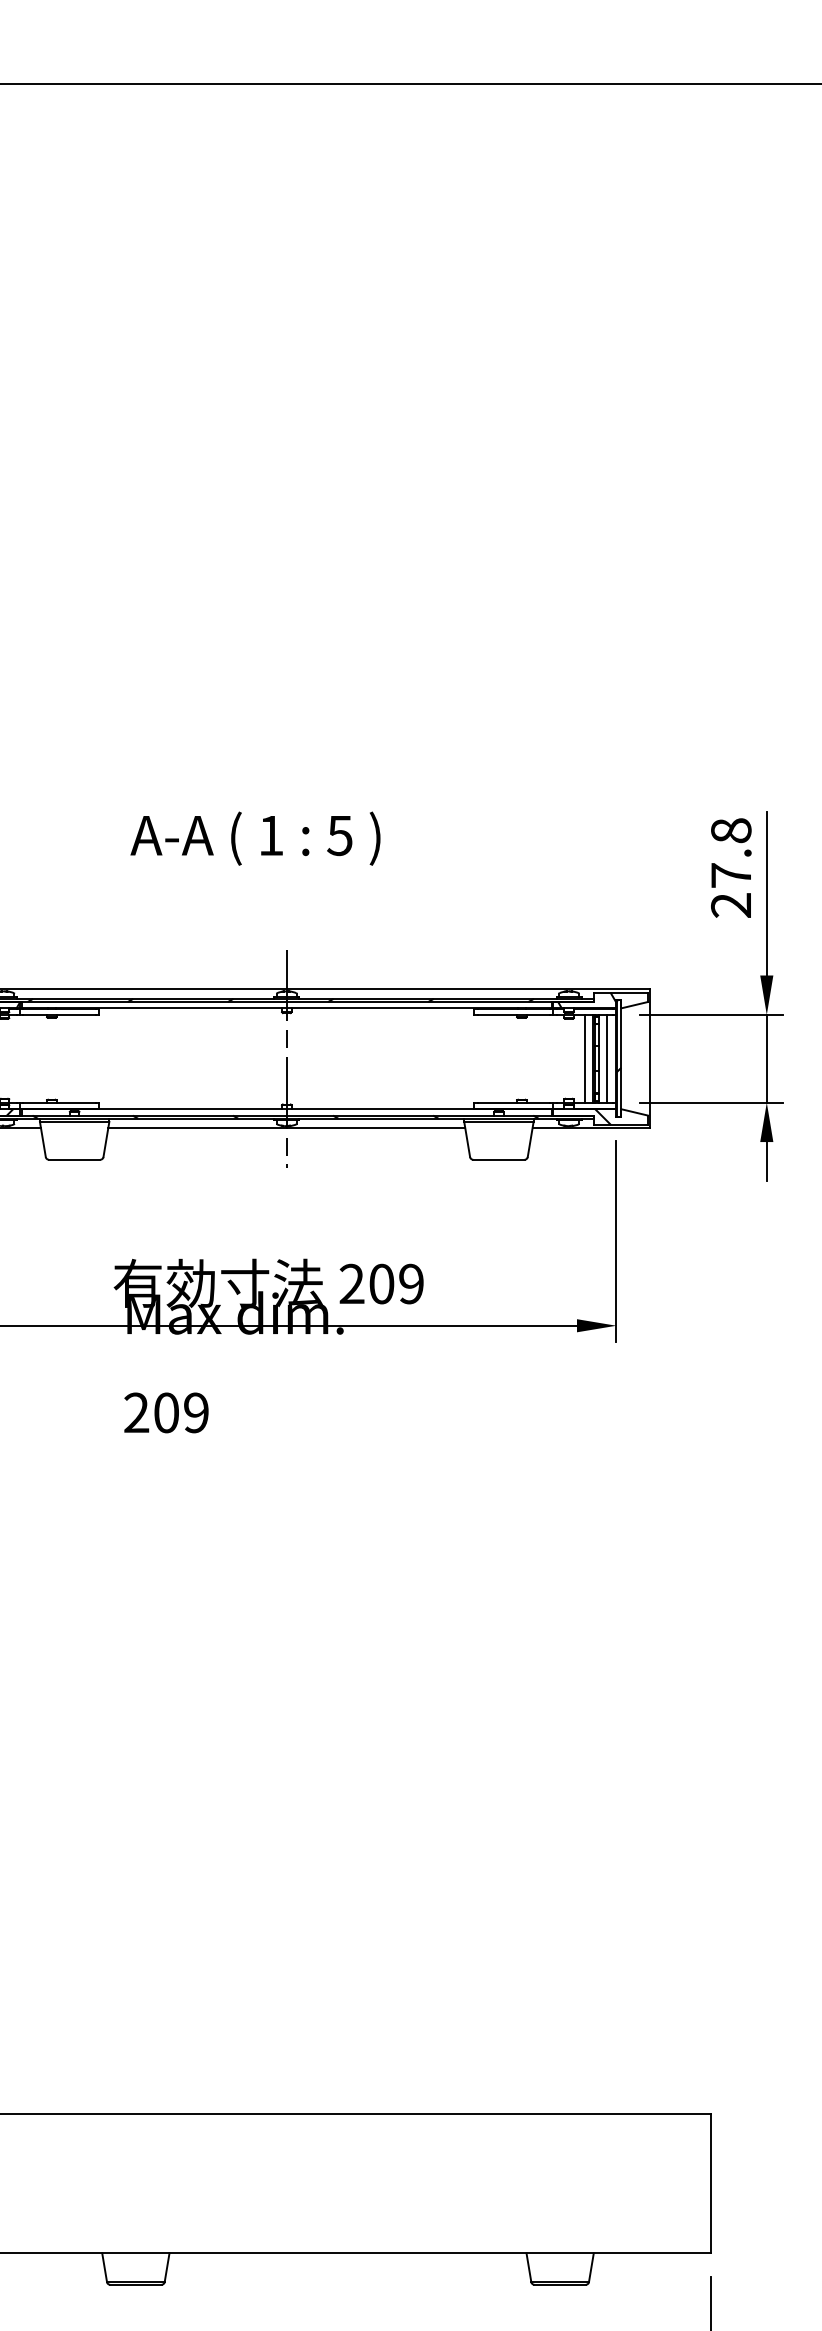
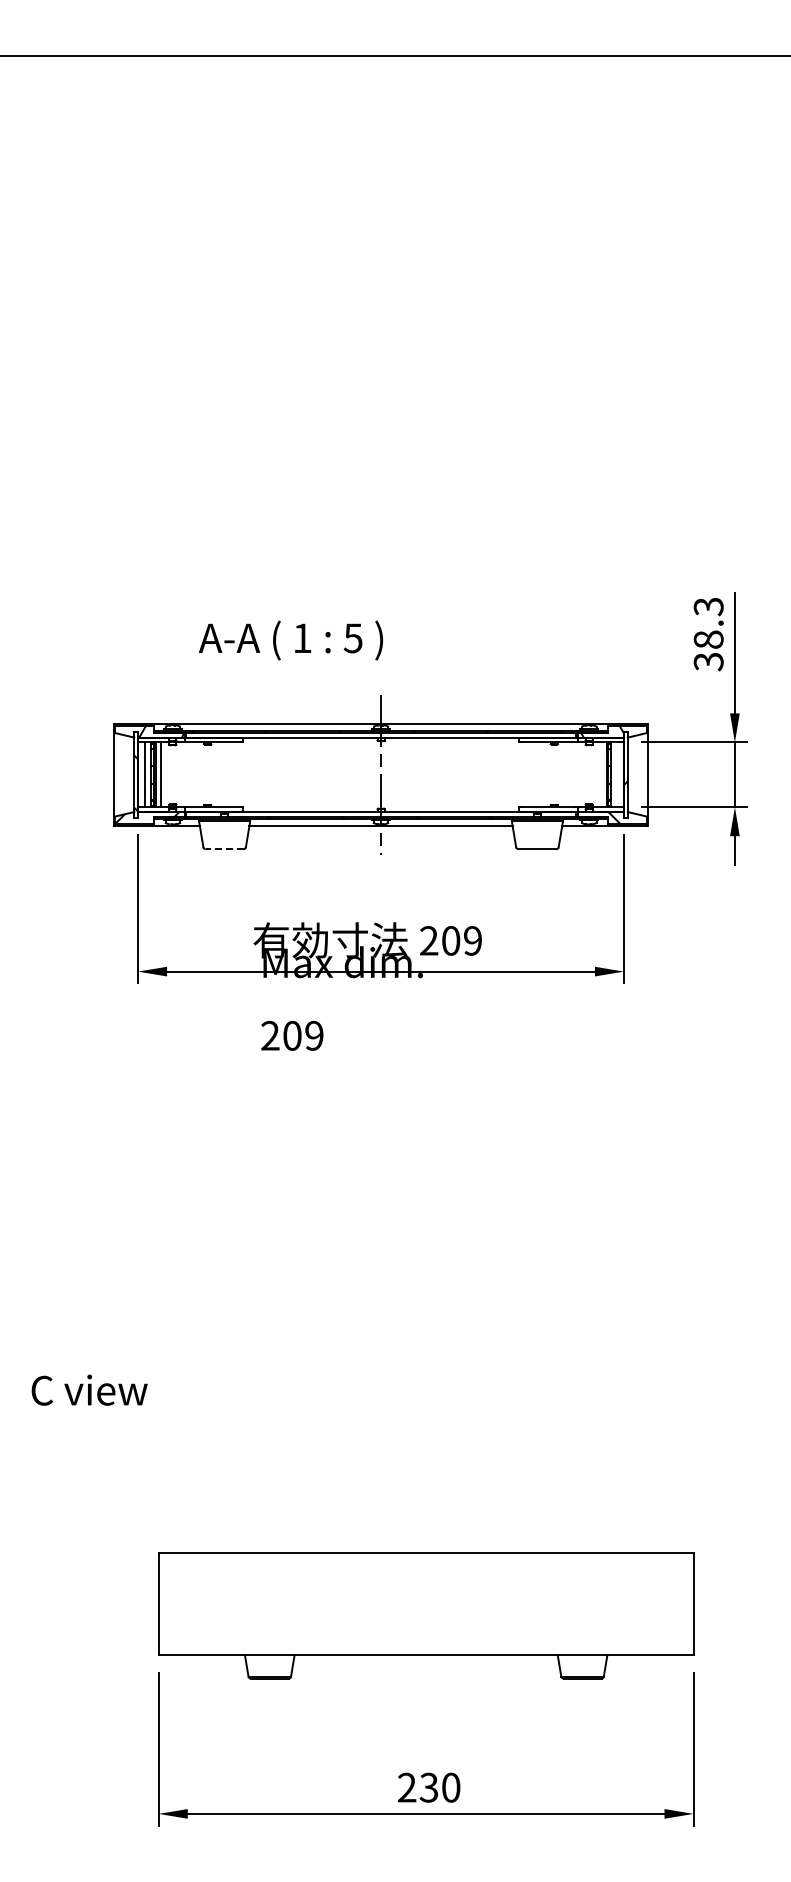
text: (254, 838) -> (290, 640), moved
text: (730, 868) -> (708, 634), 27.8 -> 38.3
line: (584, 1058) -> (600, 774), removed
line: (607, 1058) -> (617, 774), removed
line: (74, 1160) -> (224, 849), solid -> dashed

